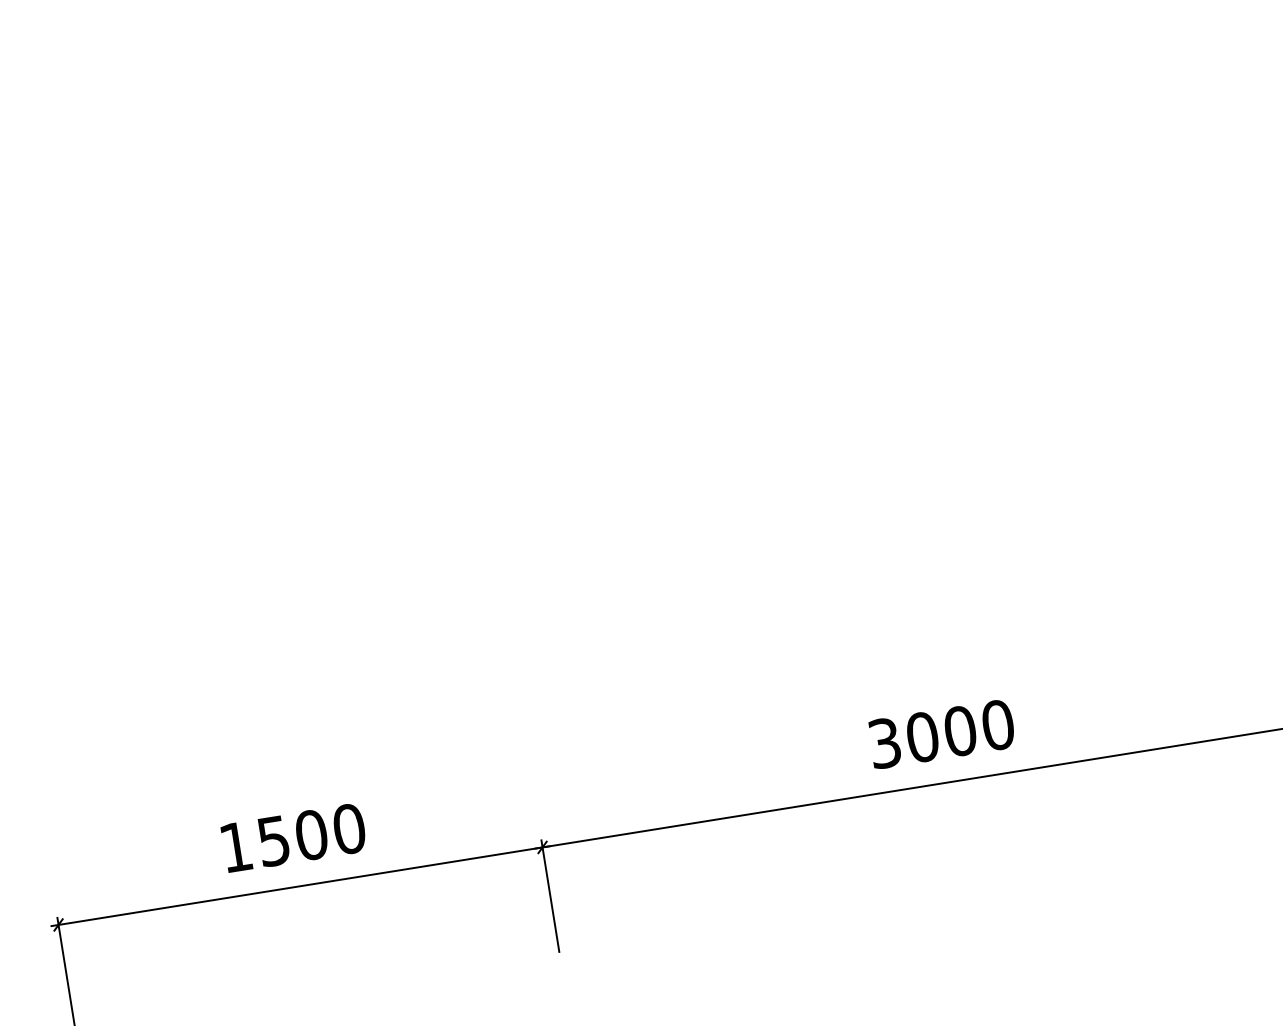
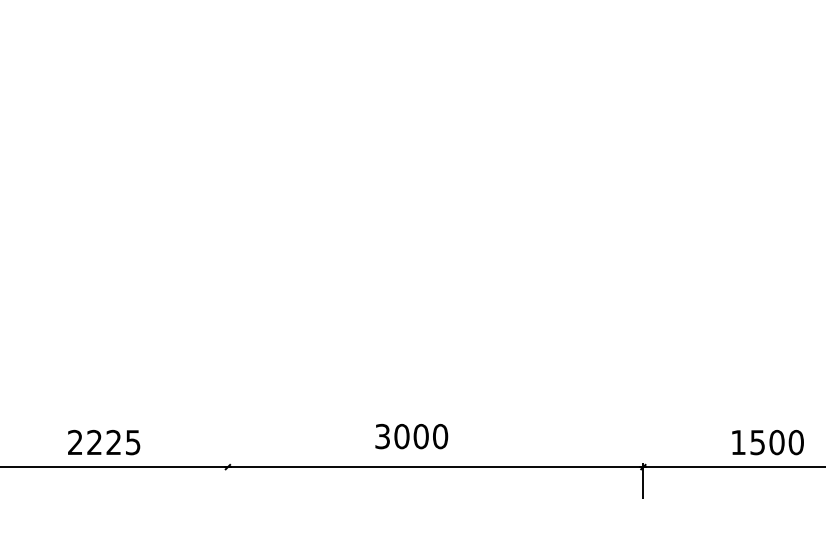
text: (941, 734) -> (411, 436), moved
text: (293, 837) -> (104, 442), 1500 -> 2225
line: (549, 895) -> (227, 491), removed

